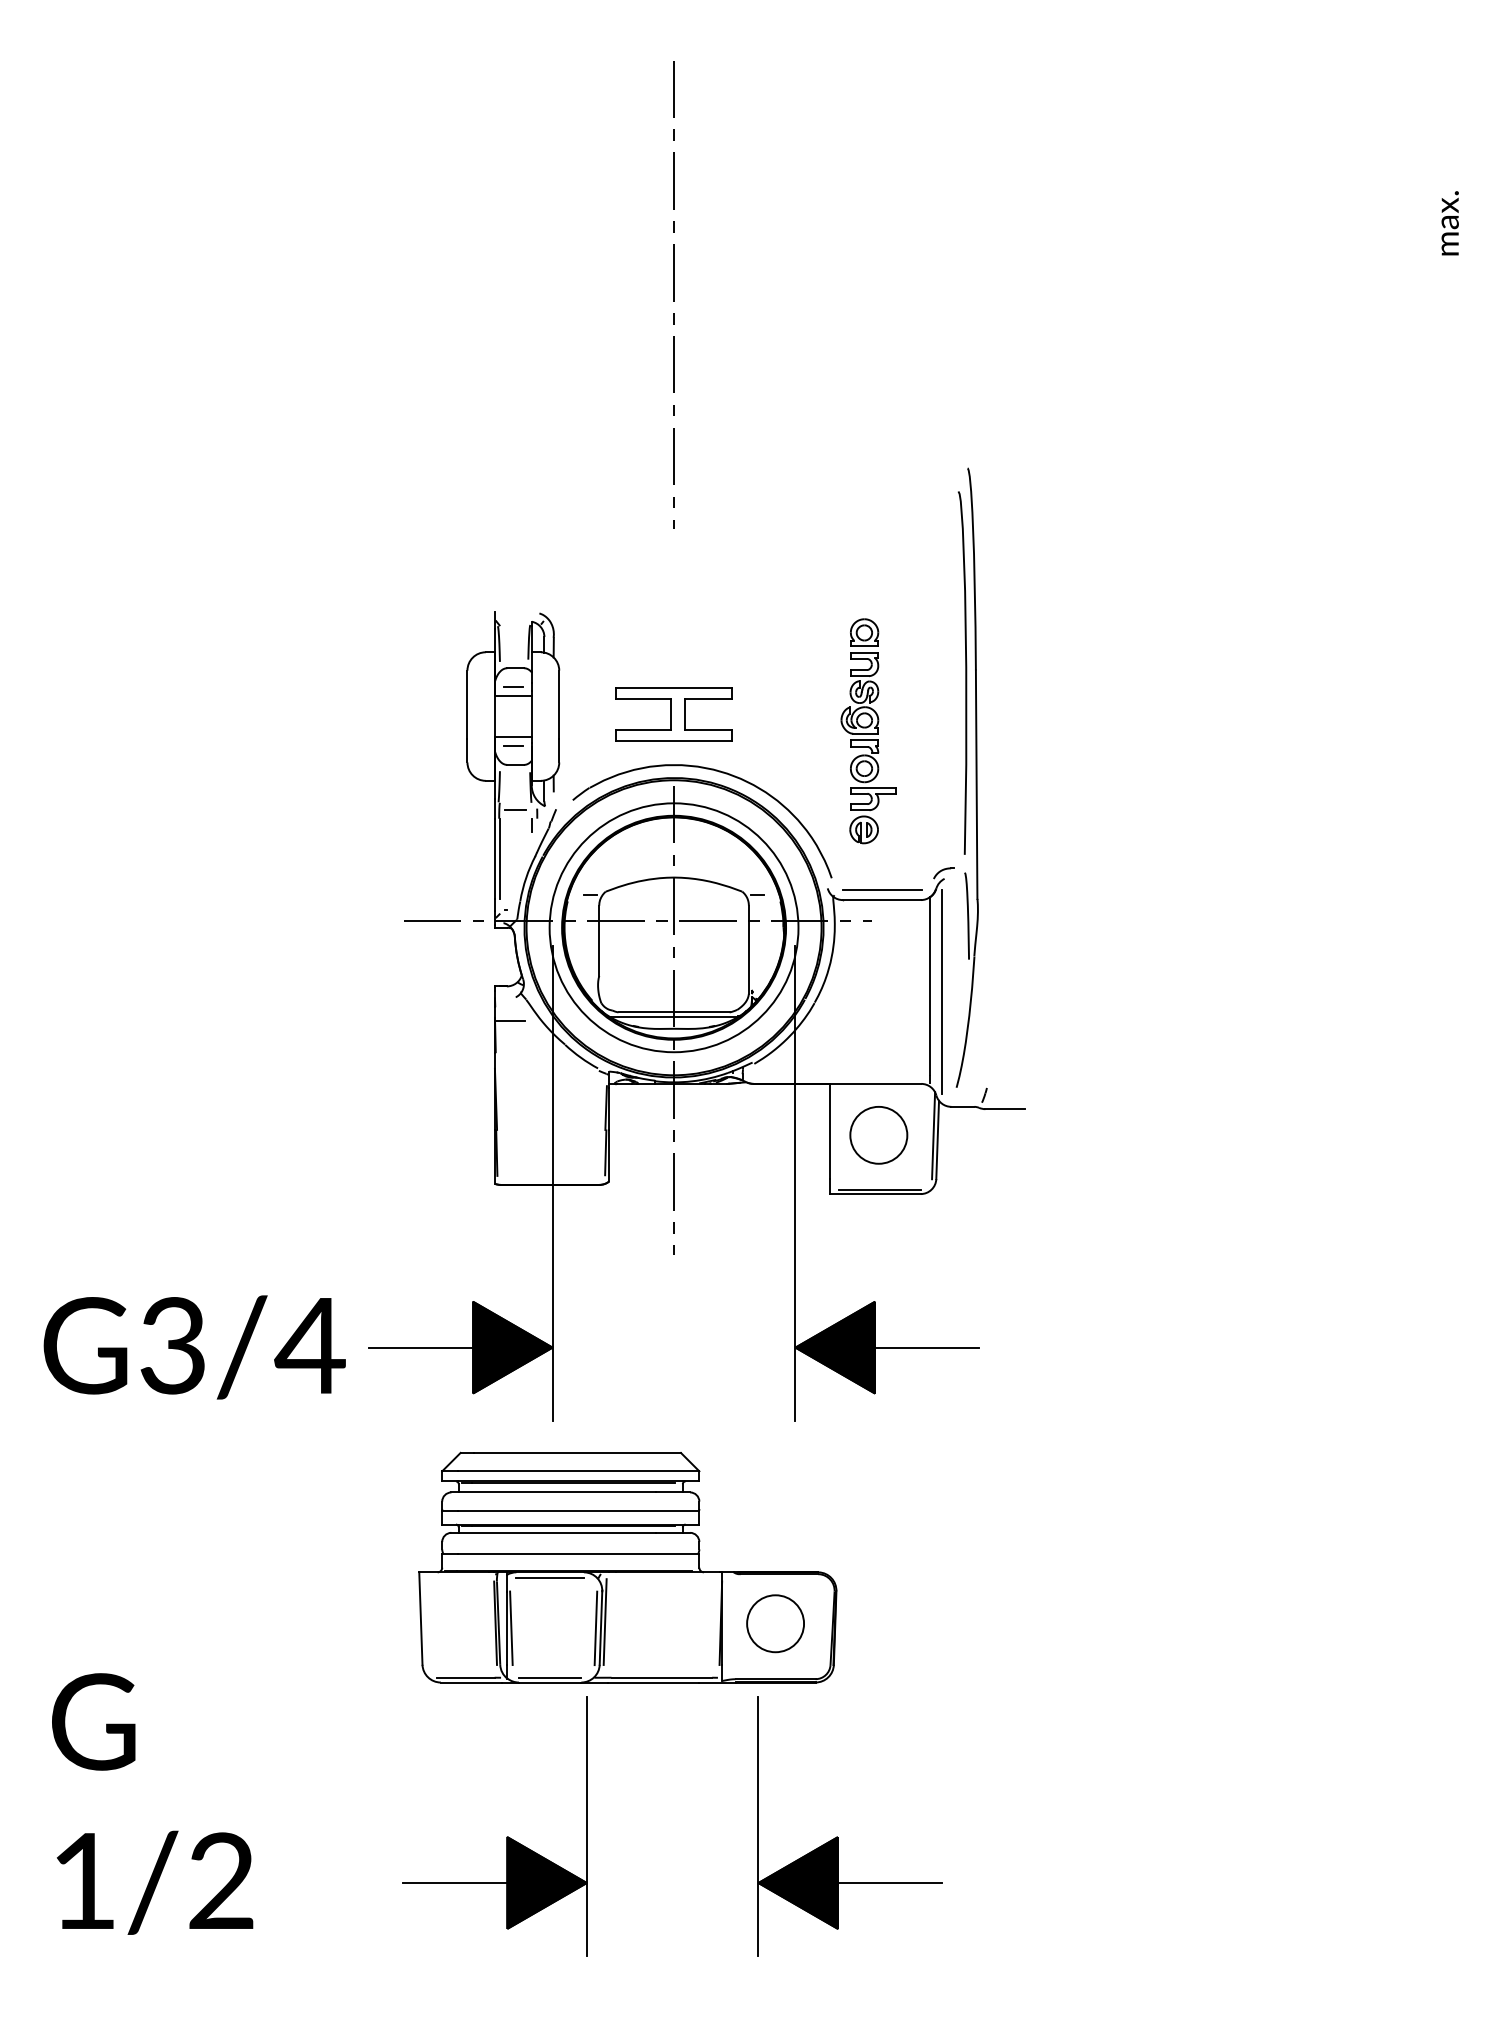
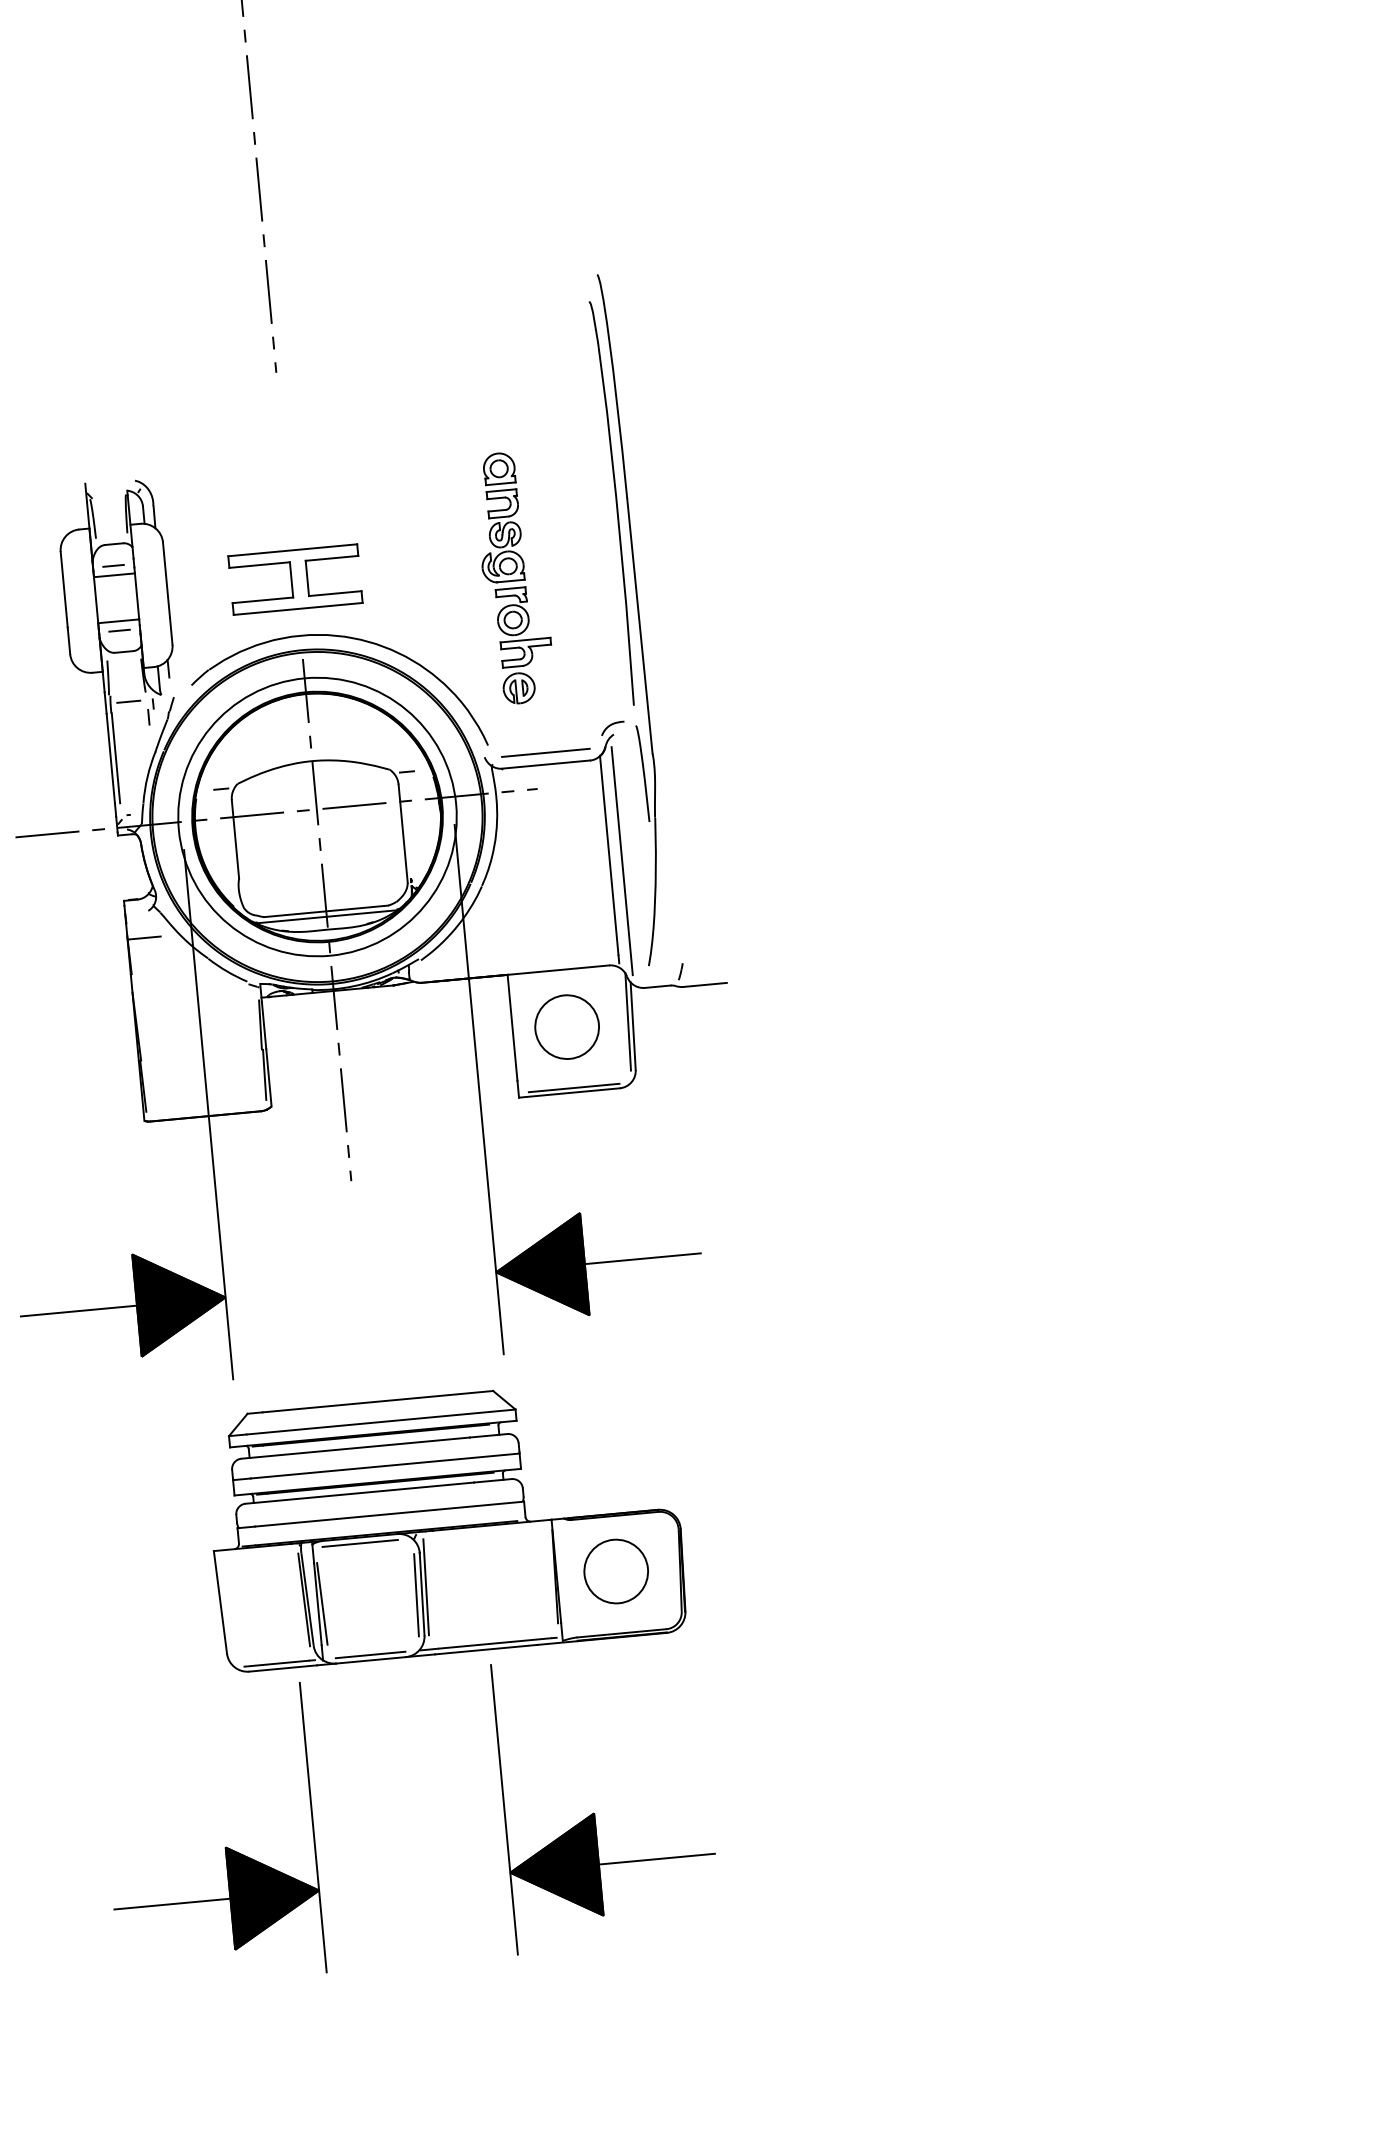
part: (627, 1567) -> (445, 1524), moved

